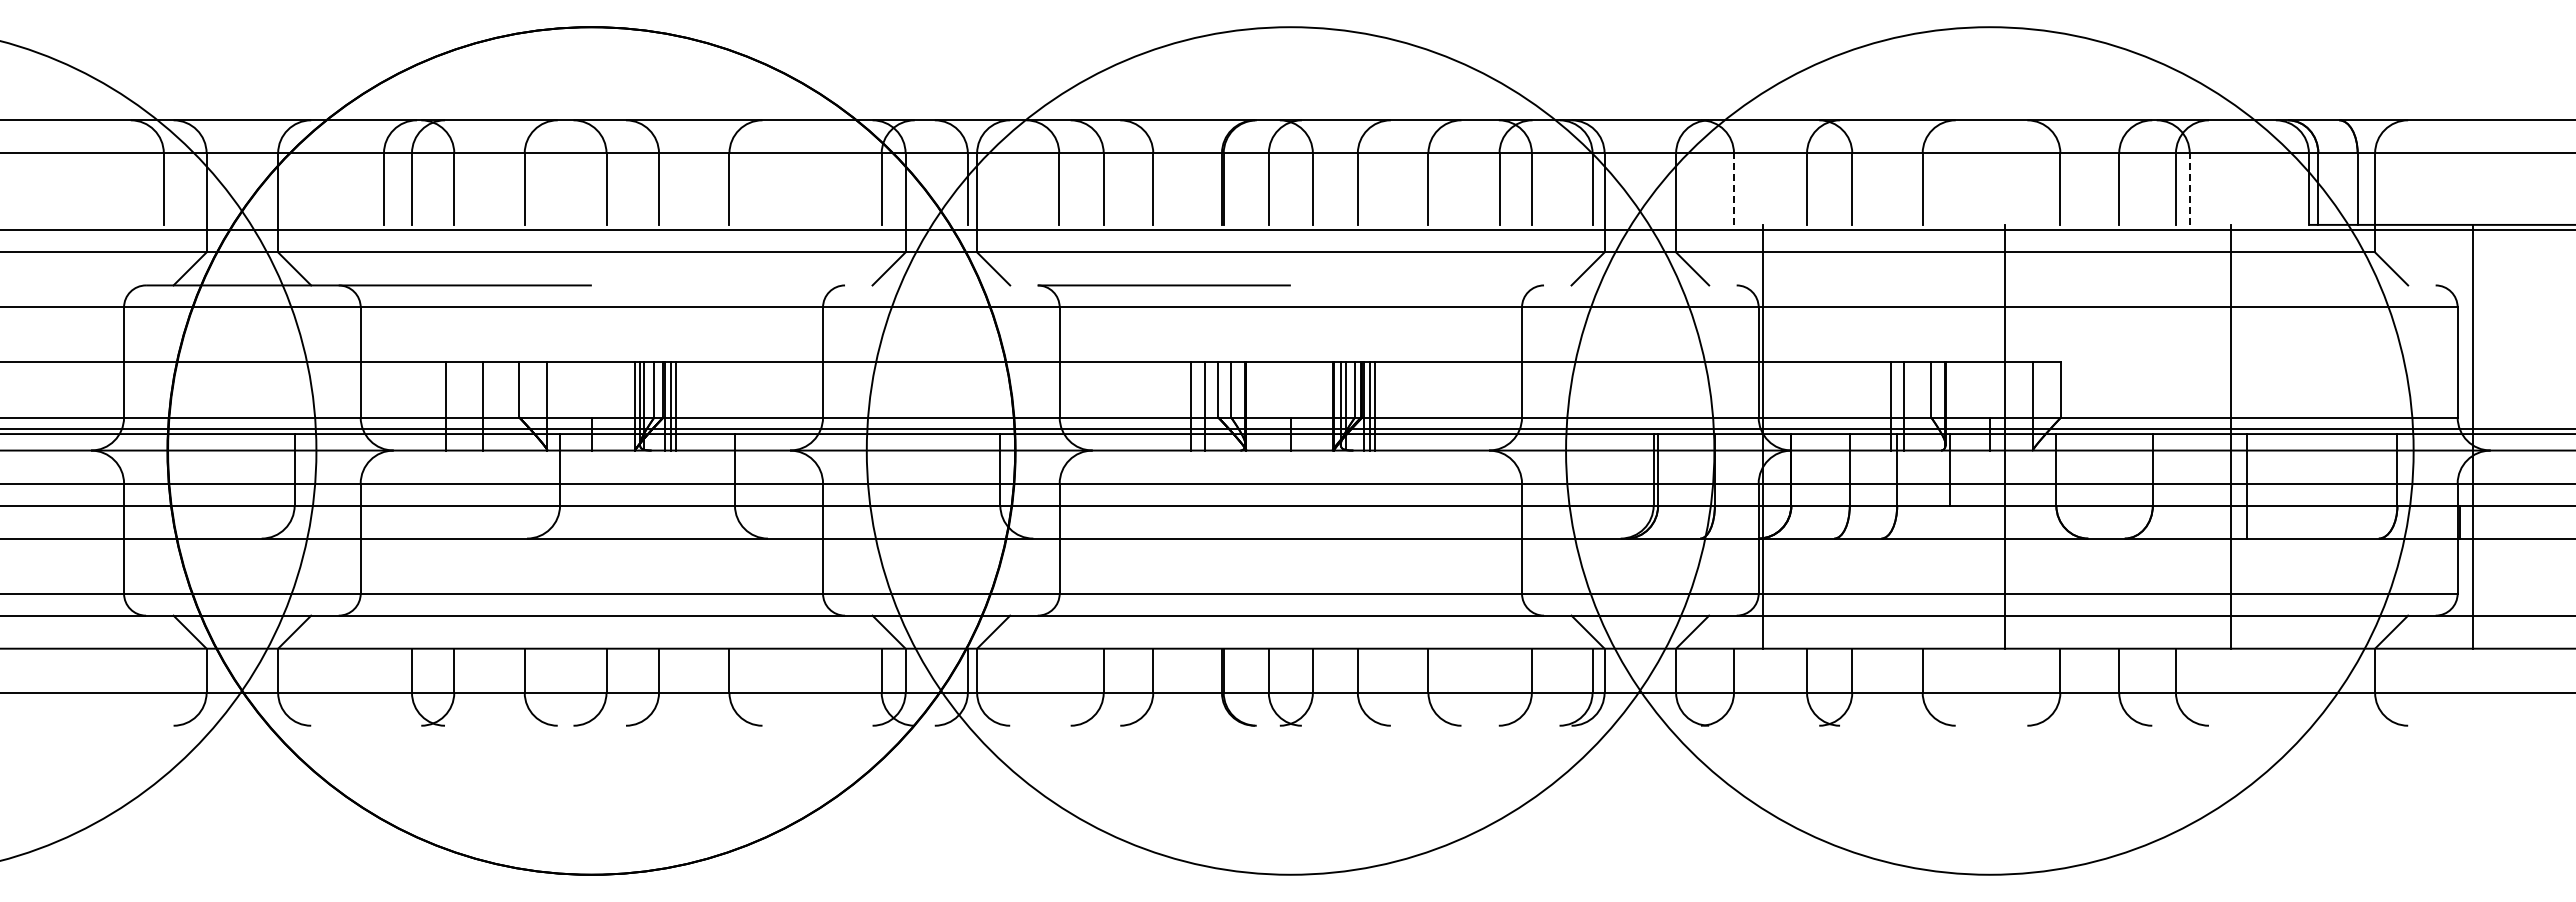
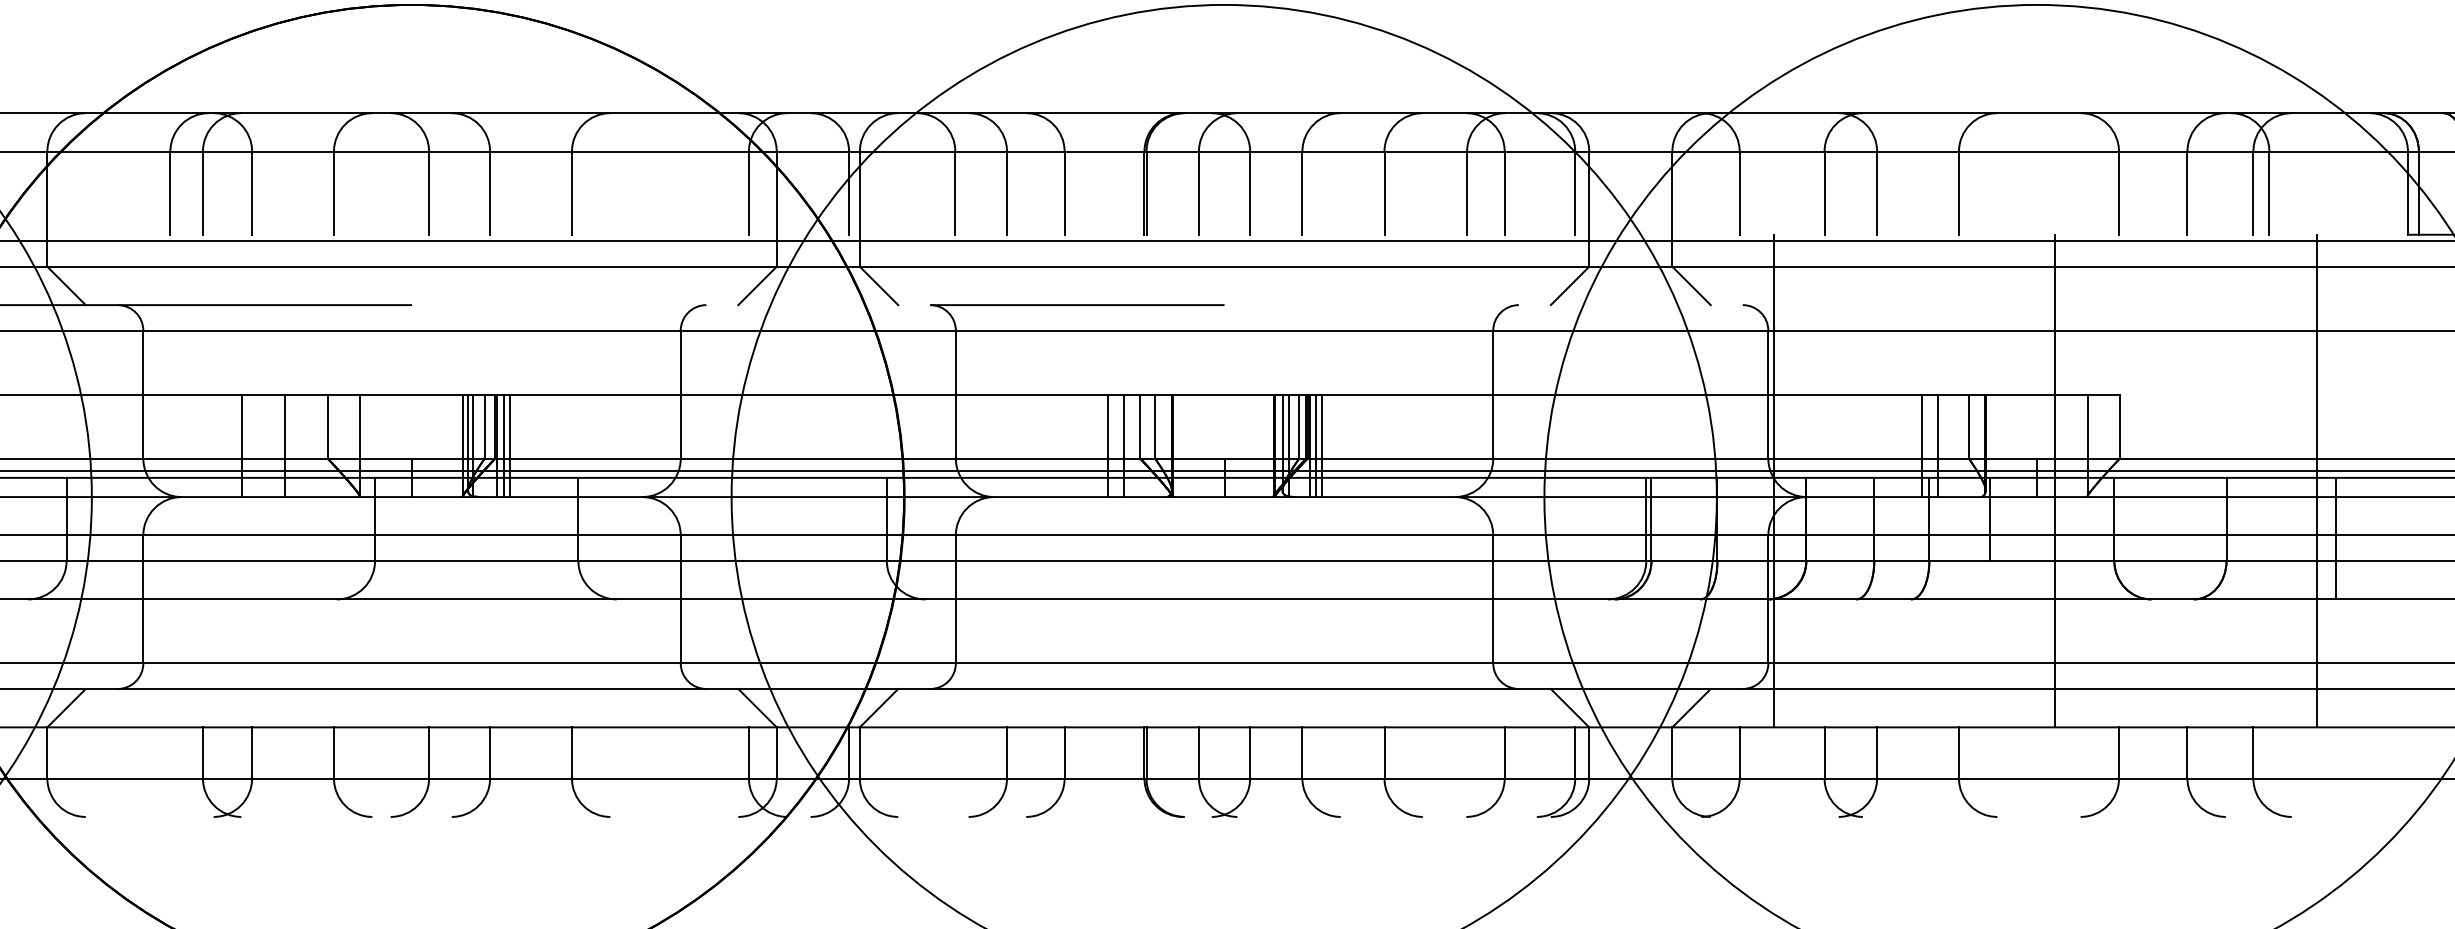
line: (1733, 189) -> (1739, 193), dashed -> solid
line: (2189, 189) -> (2269, 193), dashed -> solid

